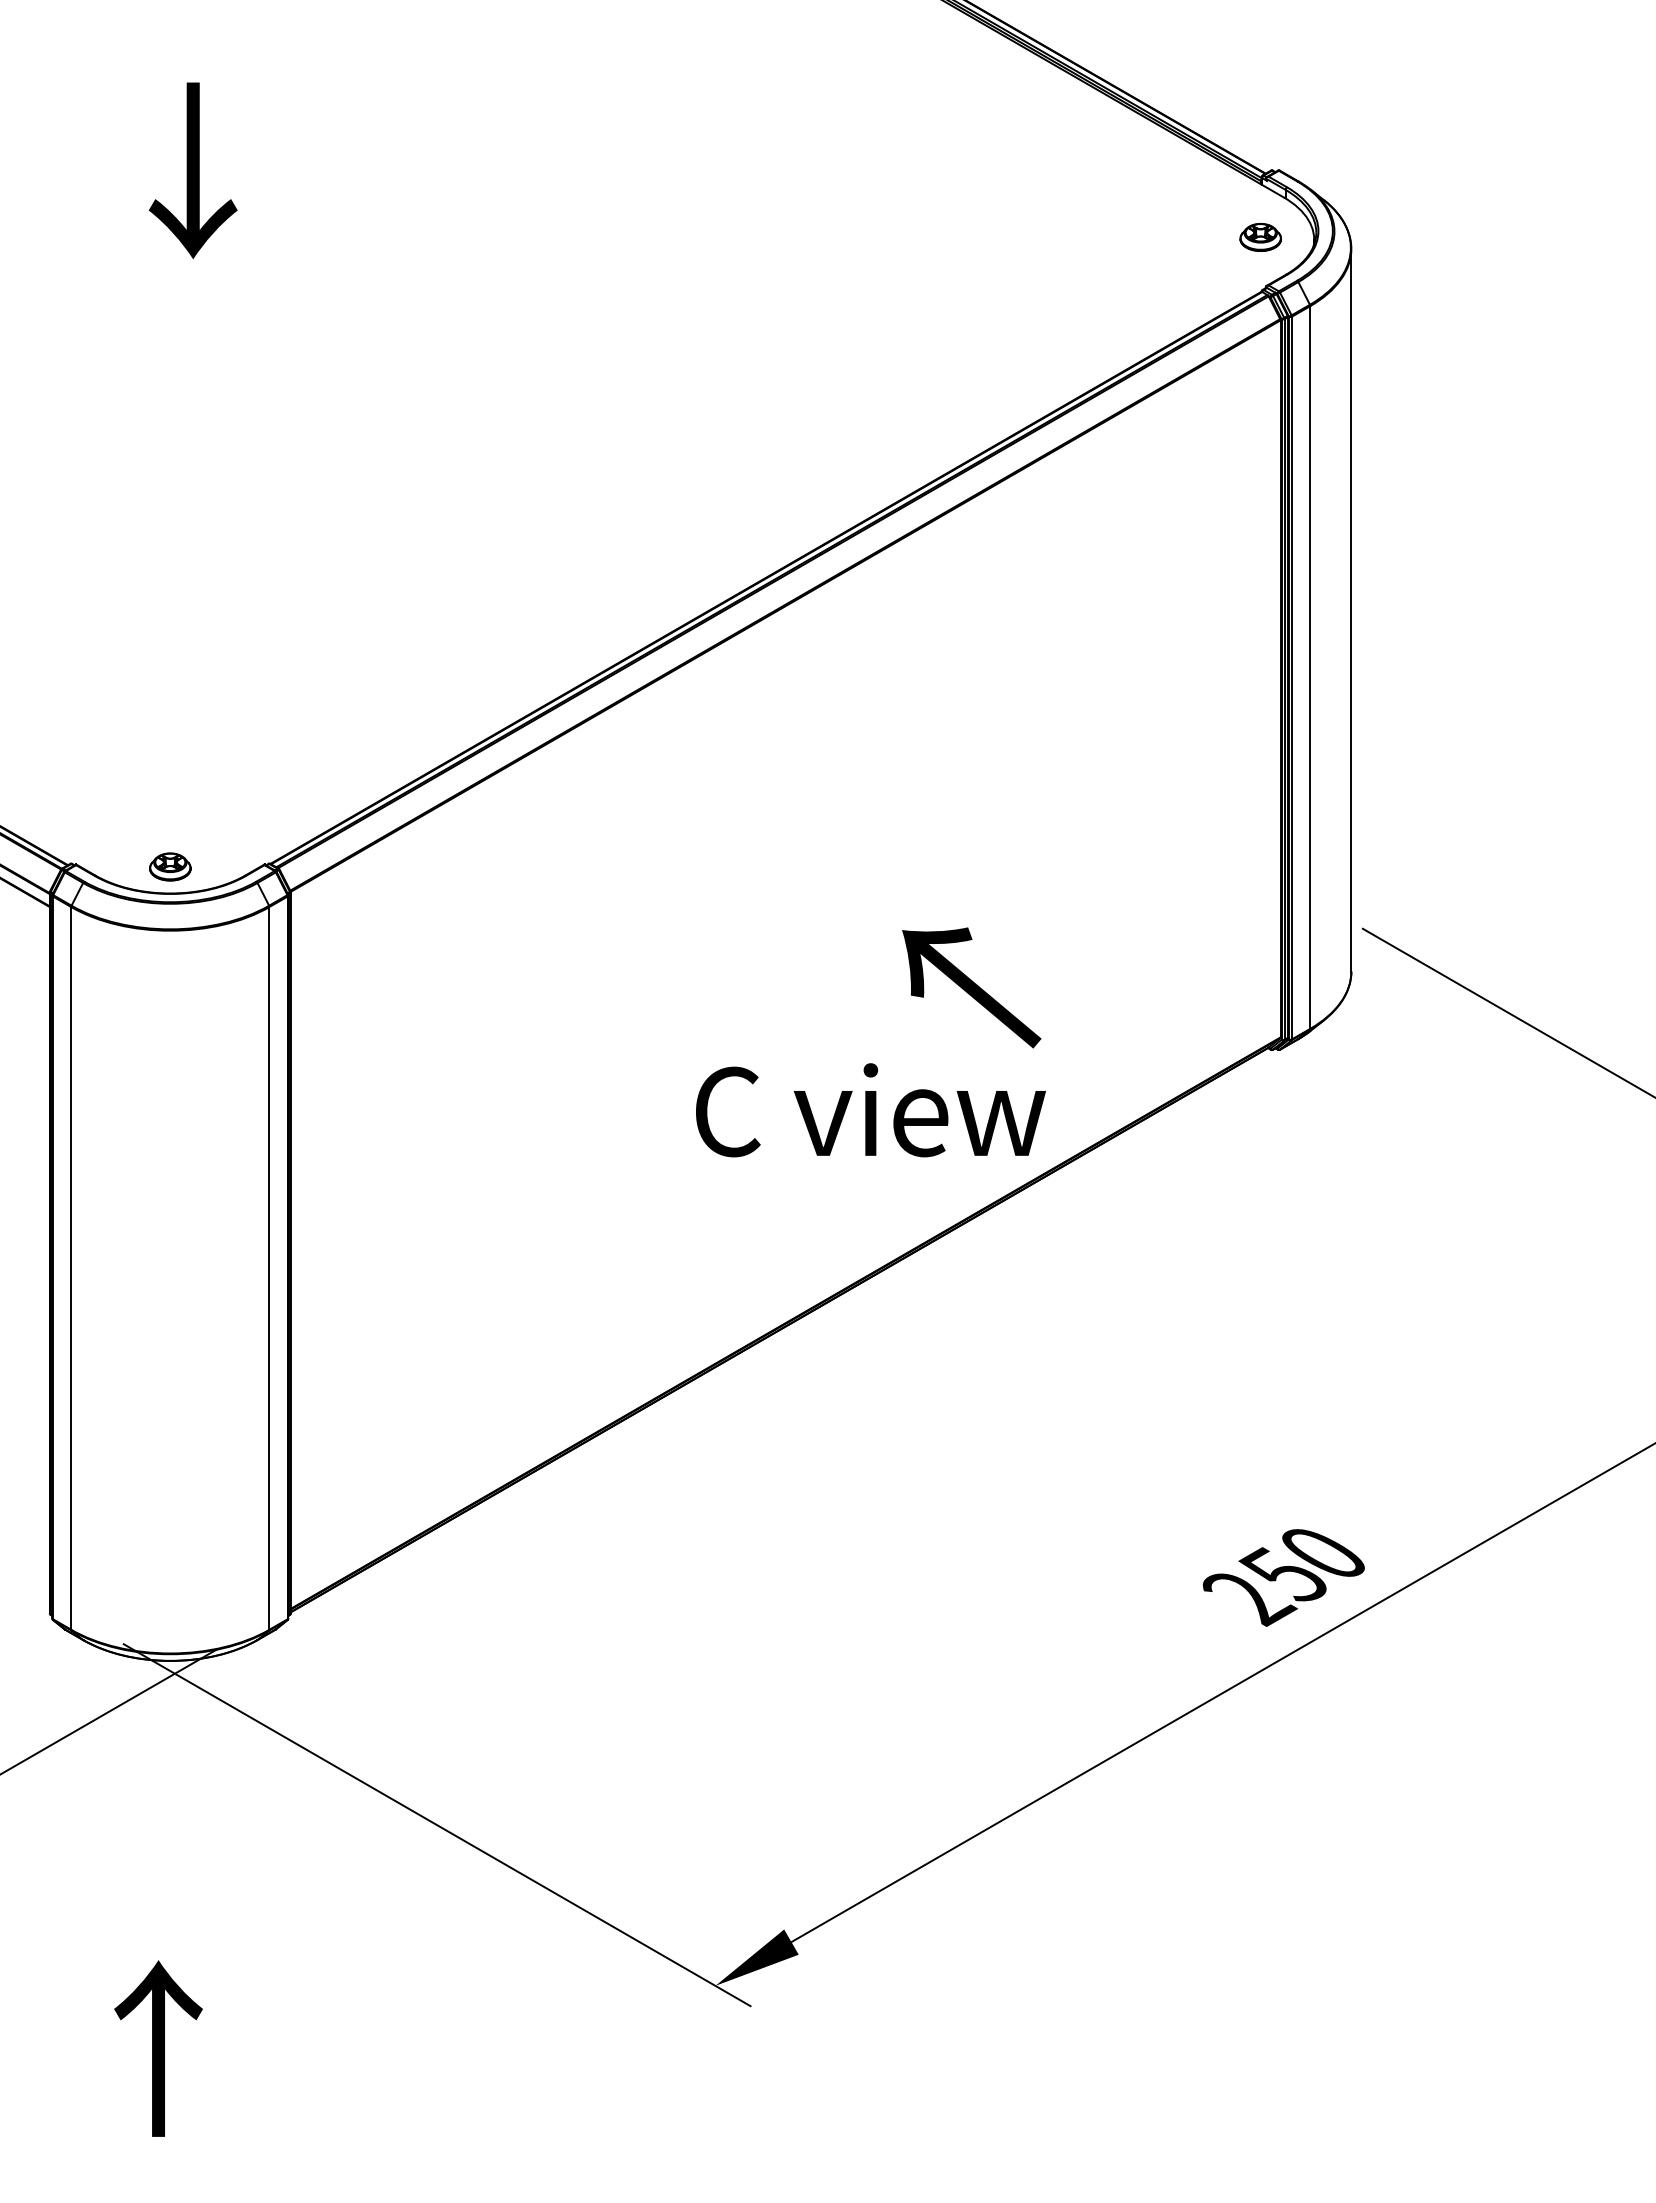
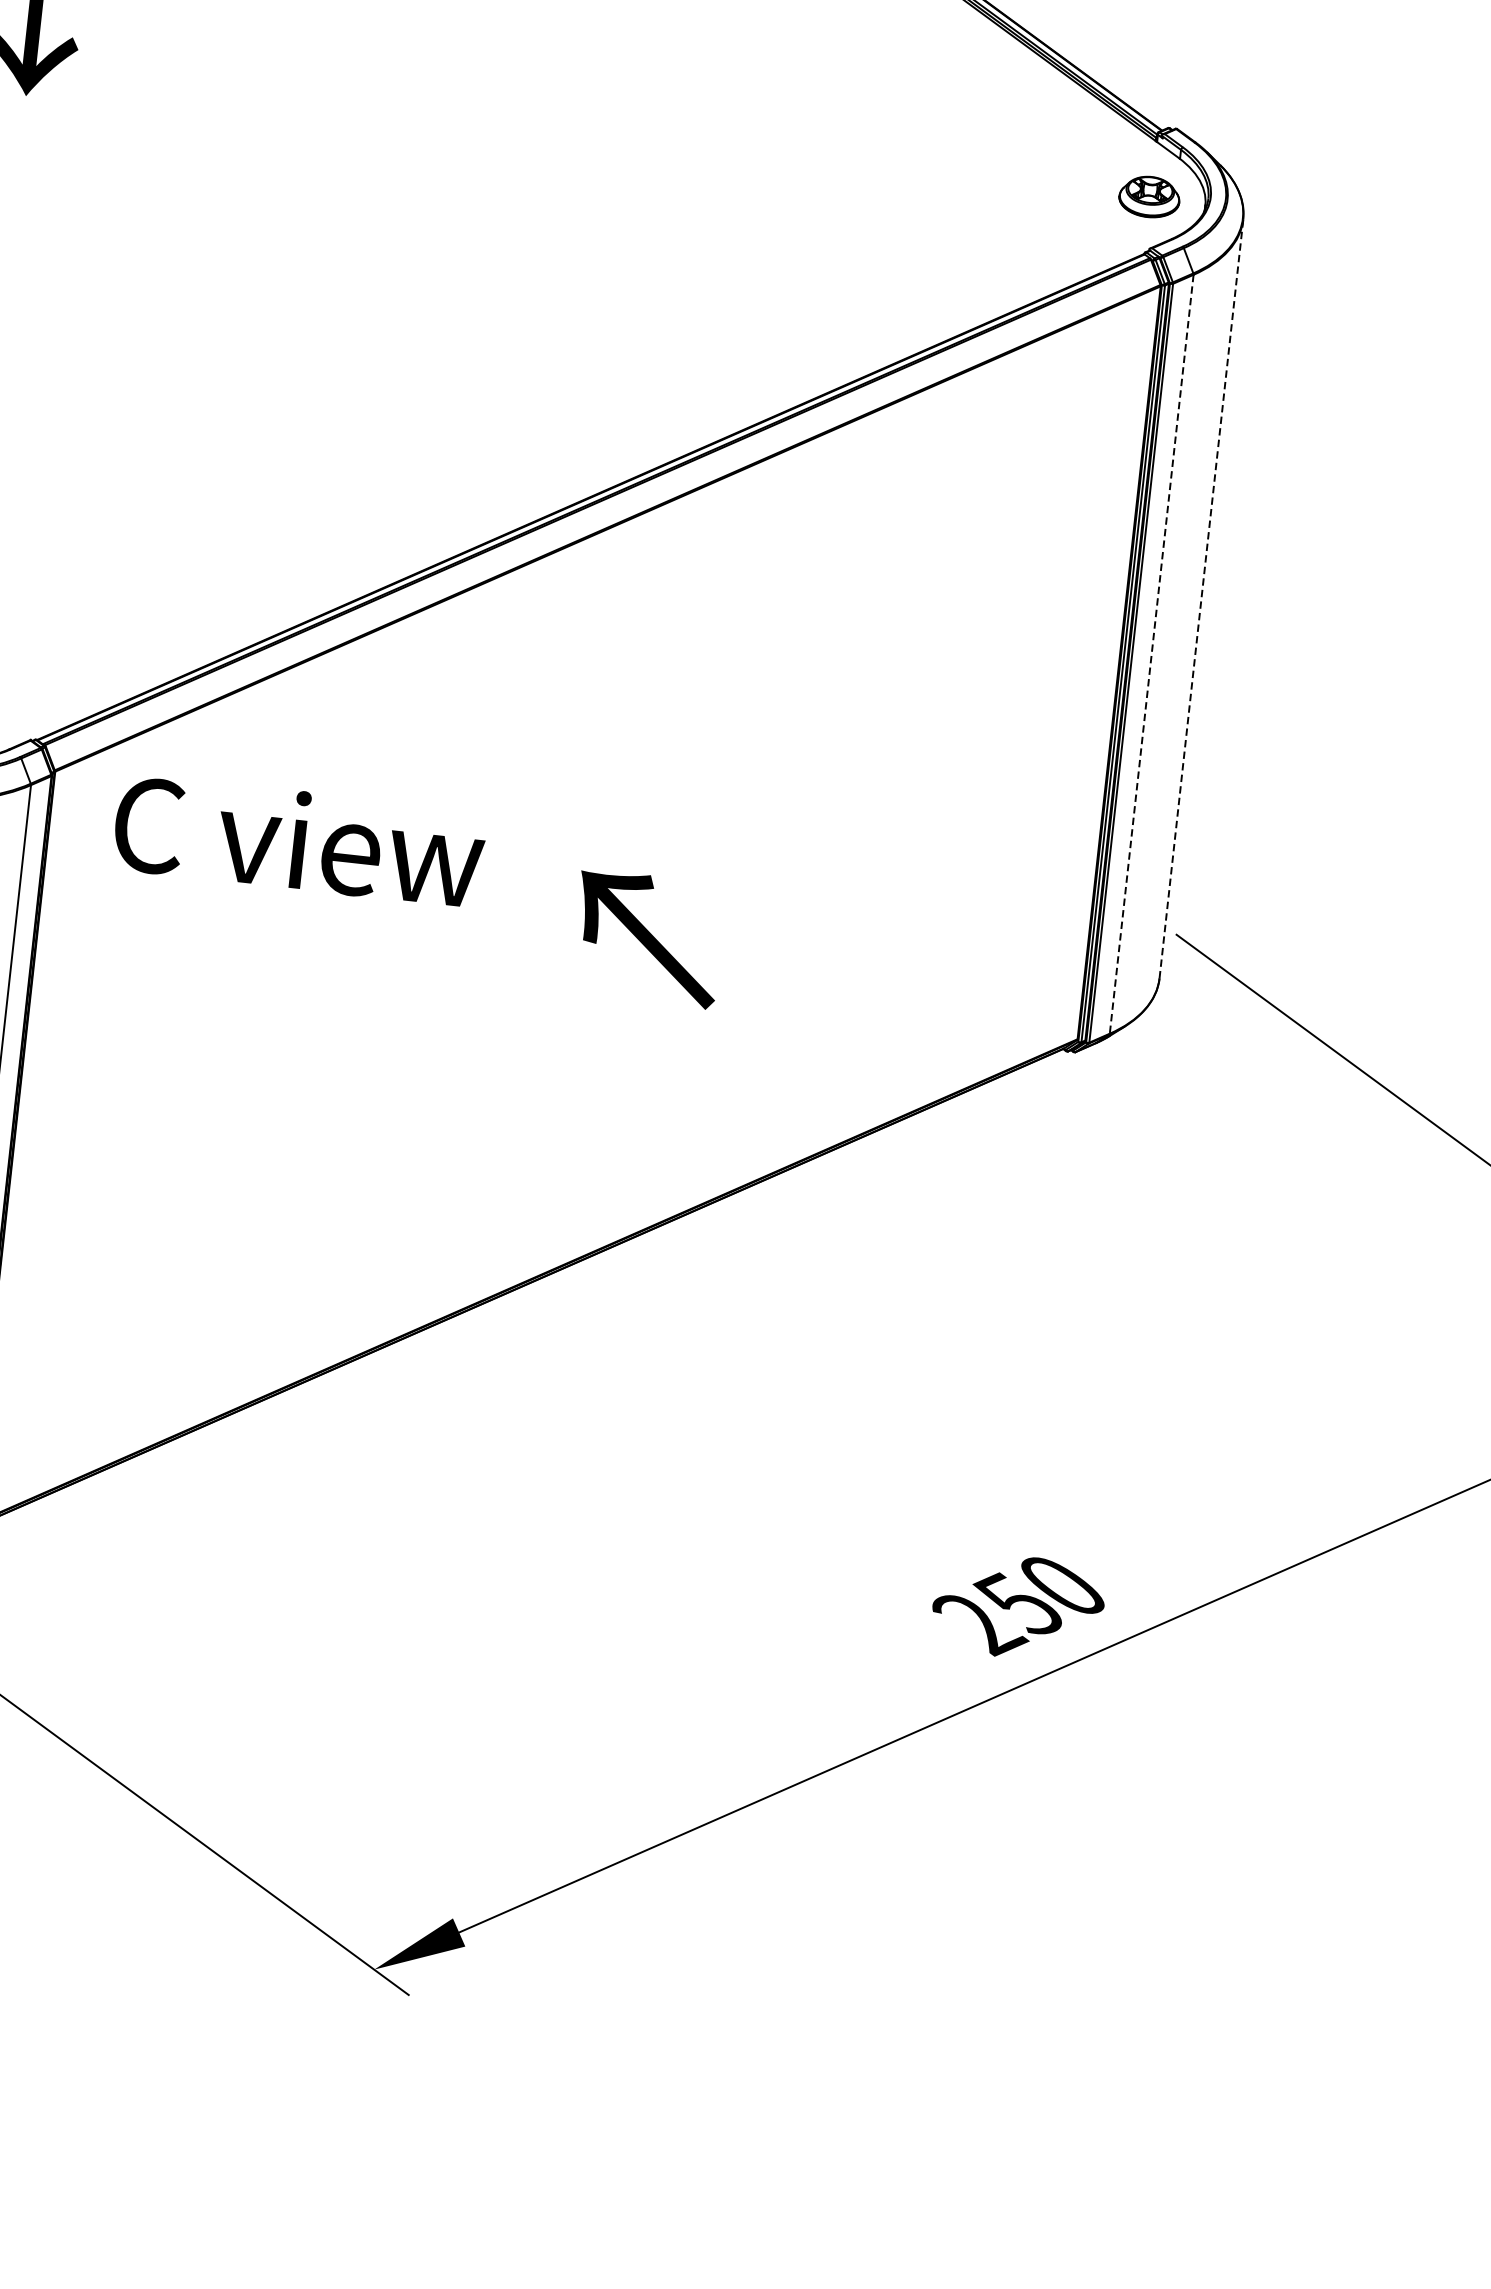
part: (1260, 237) -> (1149, 197), size x1.4
line: (1351, 609) -> (1201, 598), solid -> dashed
line: (1310, 667) -> (1151, 654), solid -> dashed
text: (971, 987) -> (647, 938), moved
text: (870, 1110) -> (299, 840), moved

